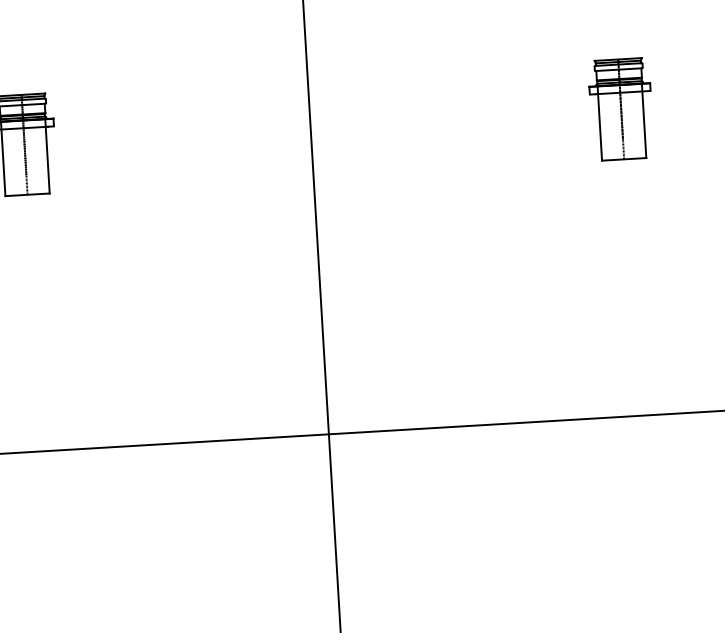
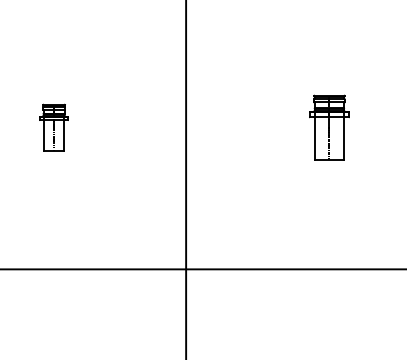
part: (621, 108) -> (329, 127), size x1.4

